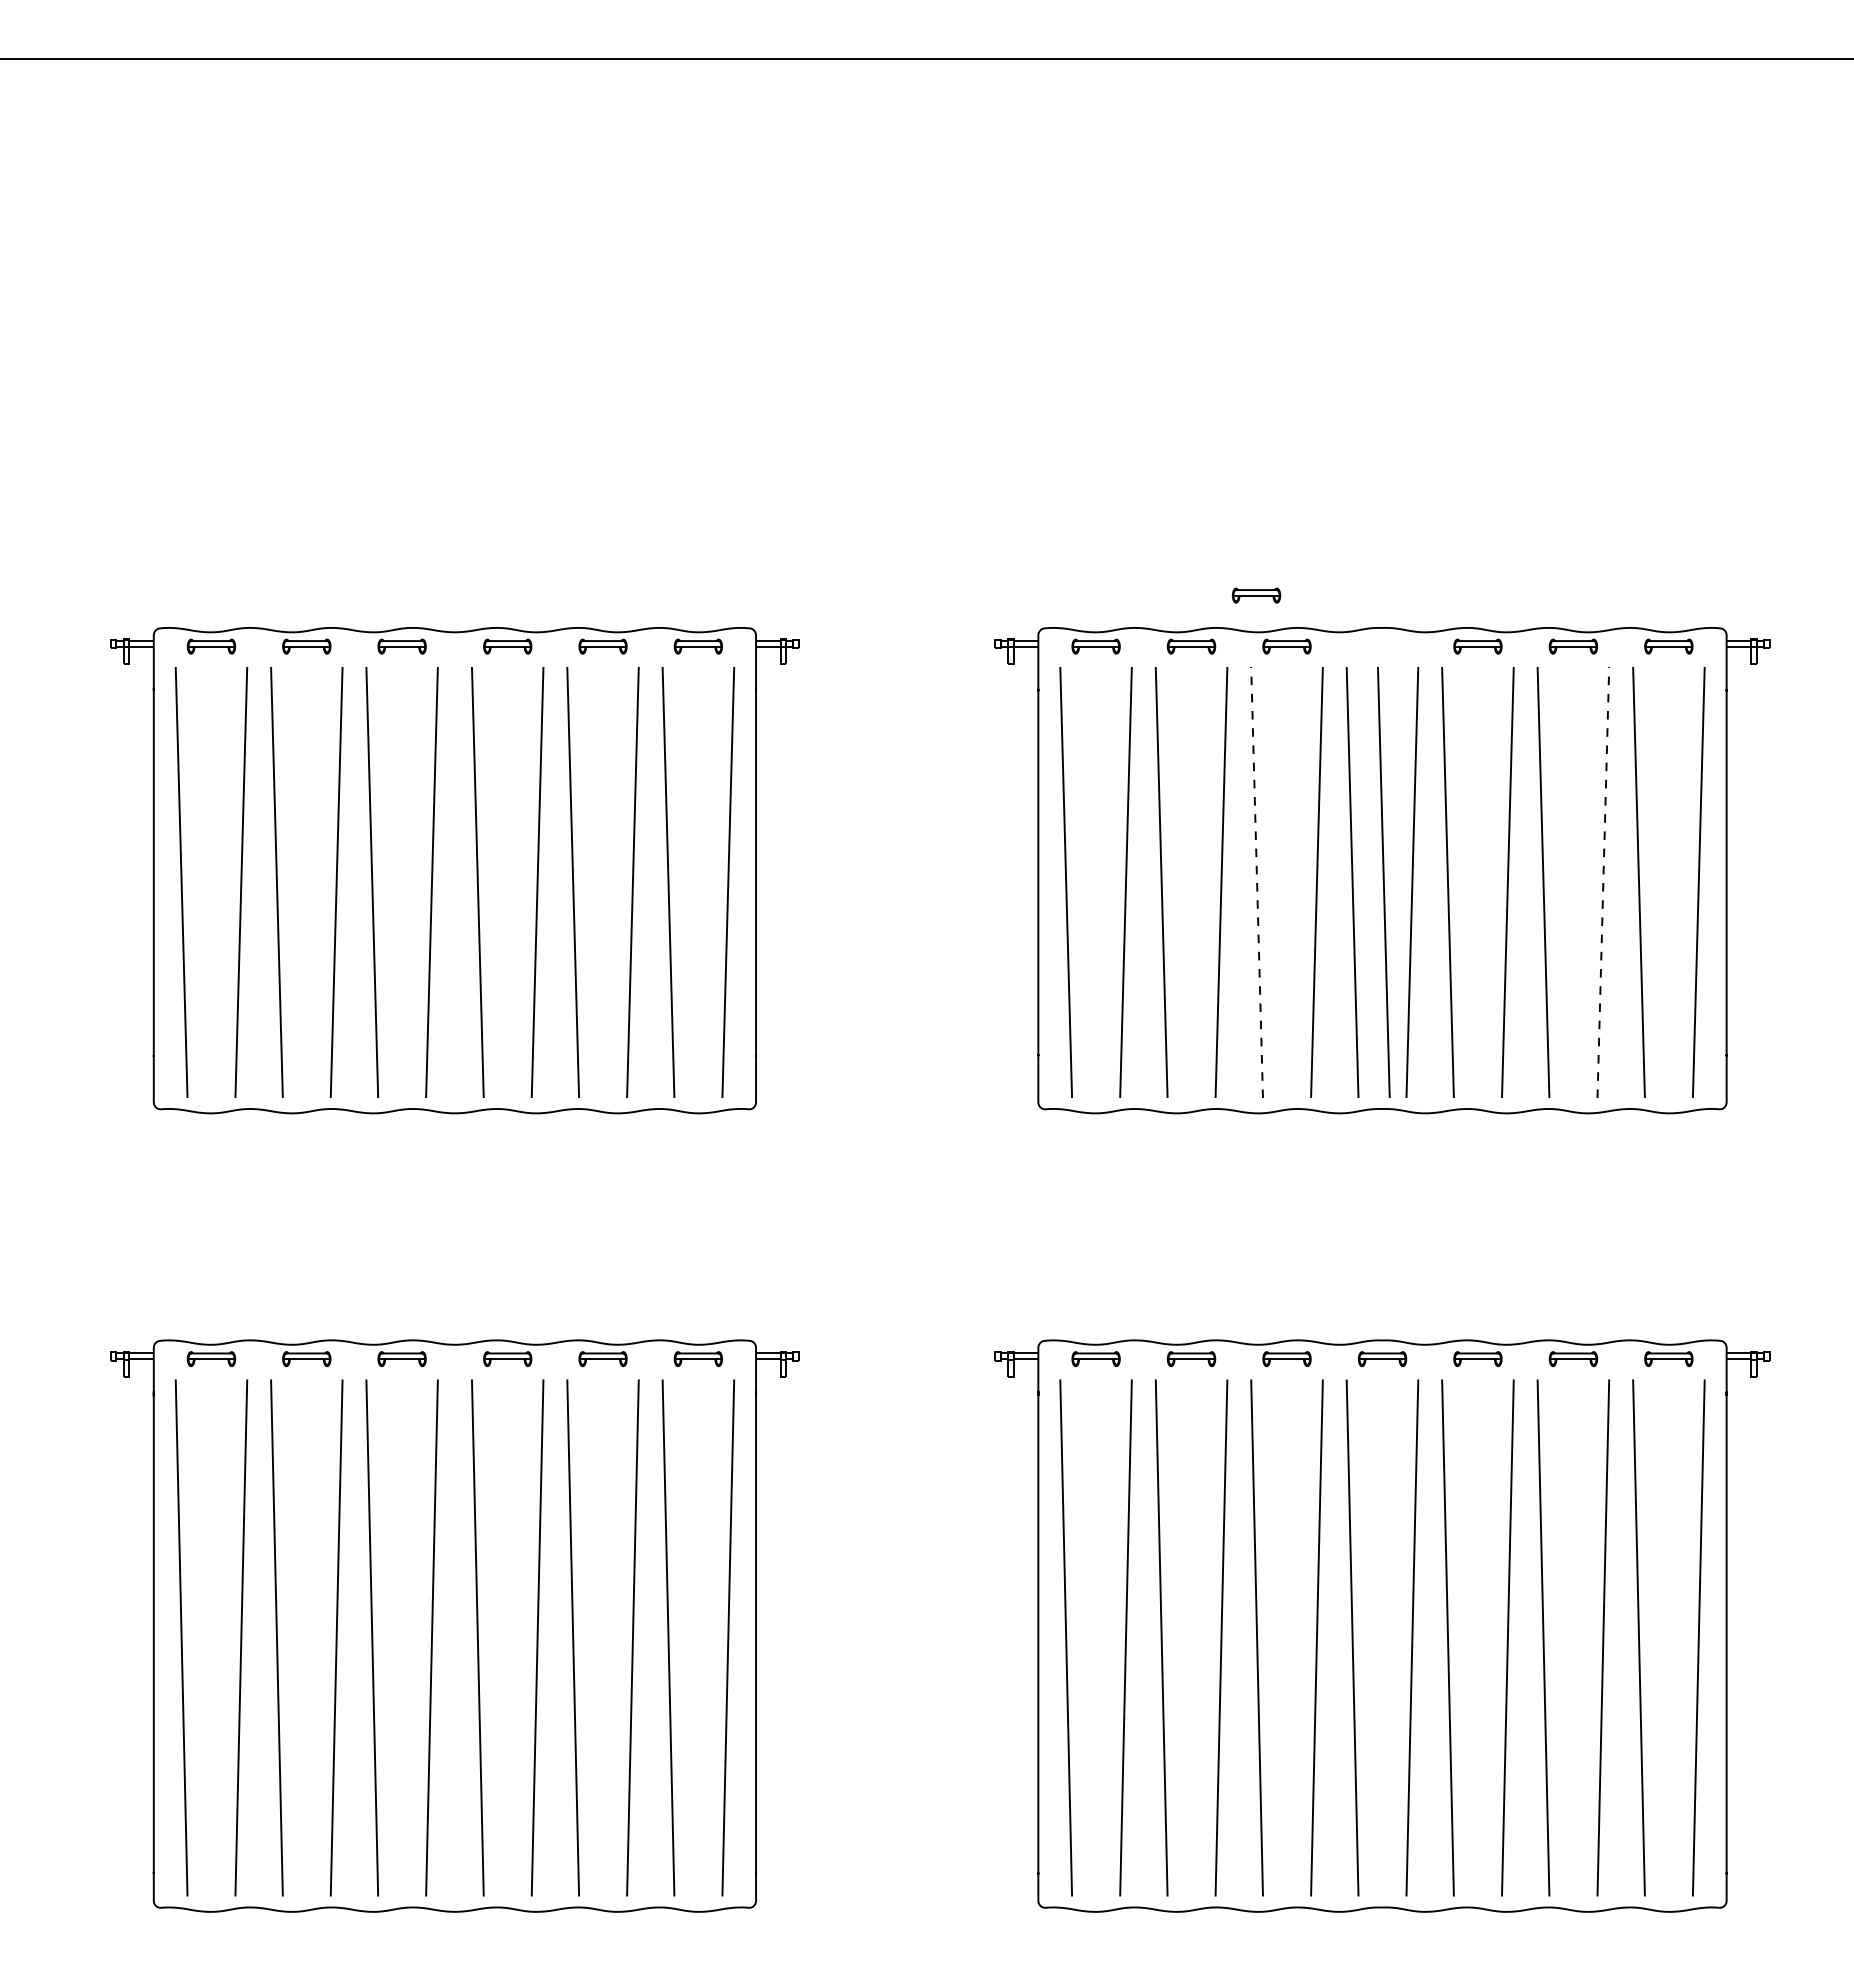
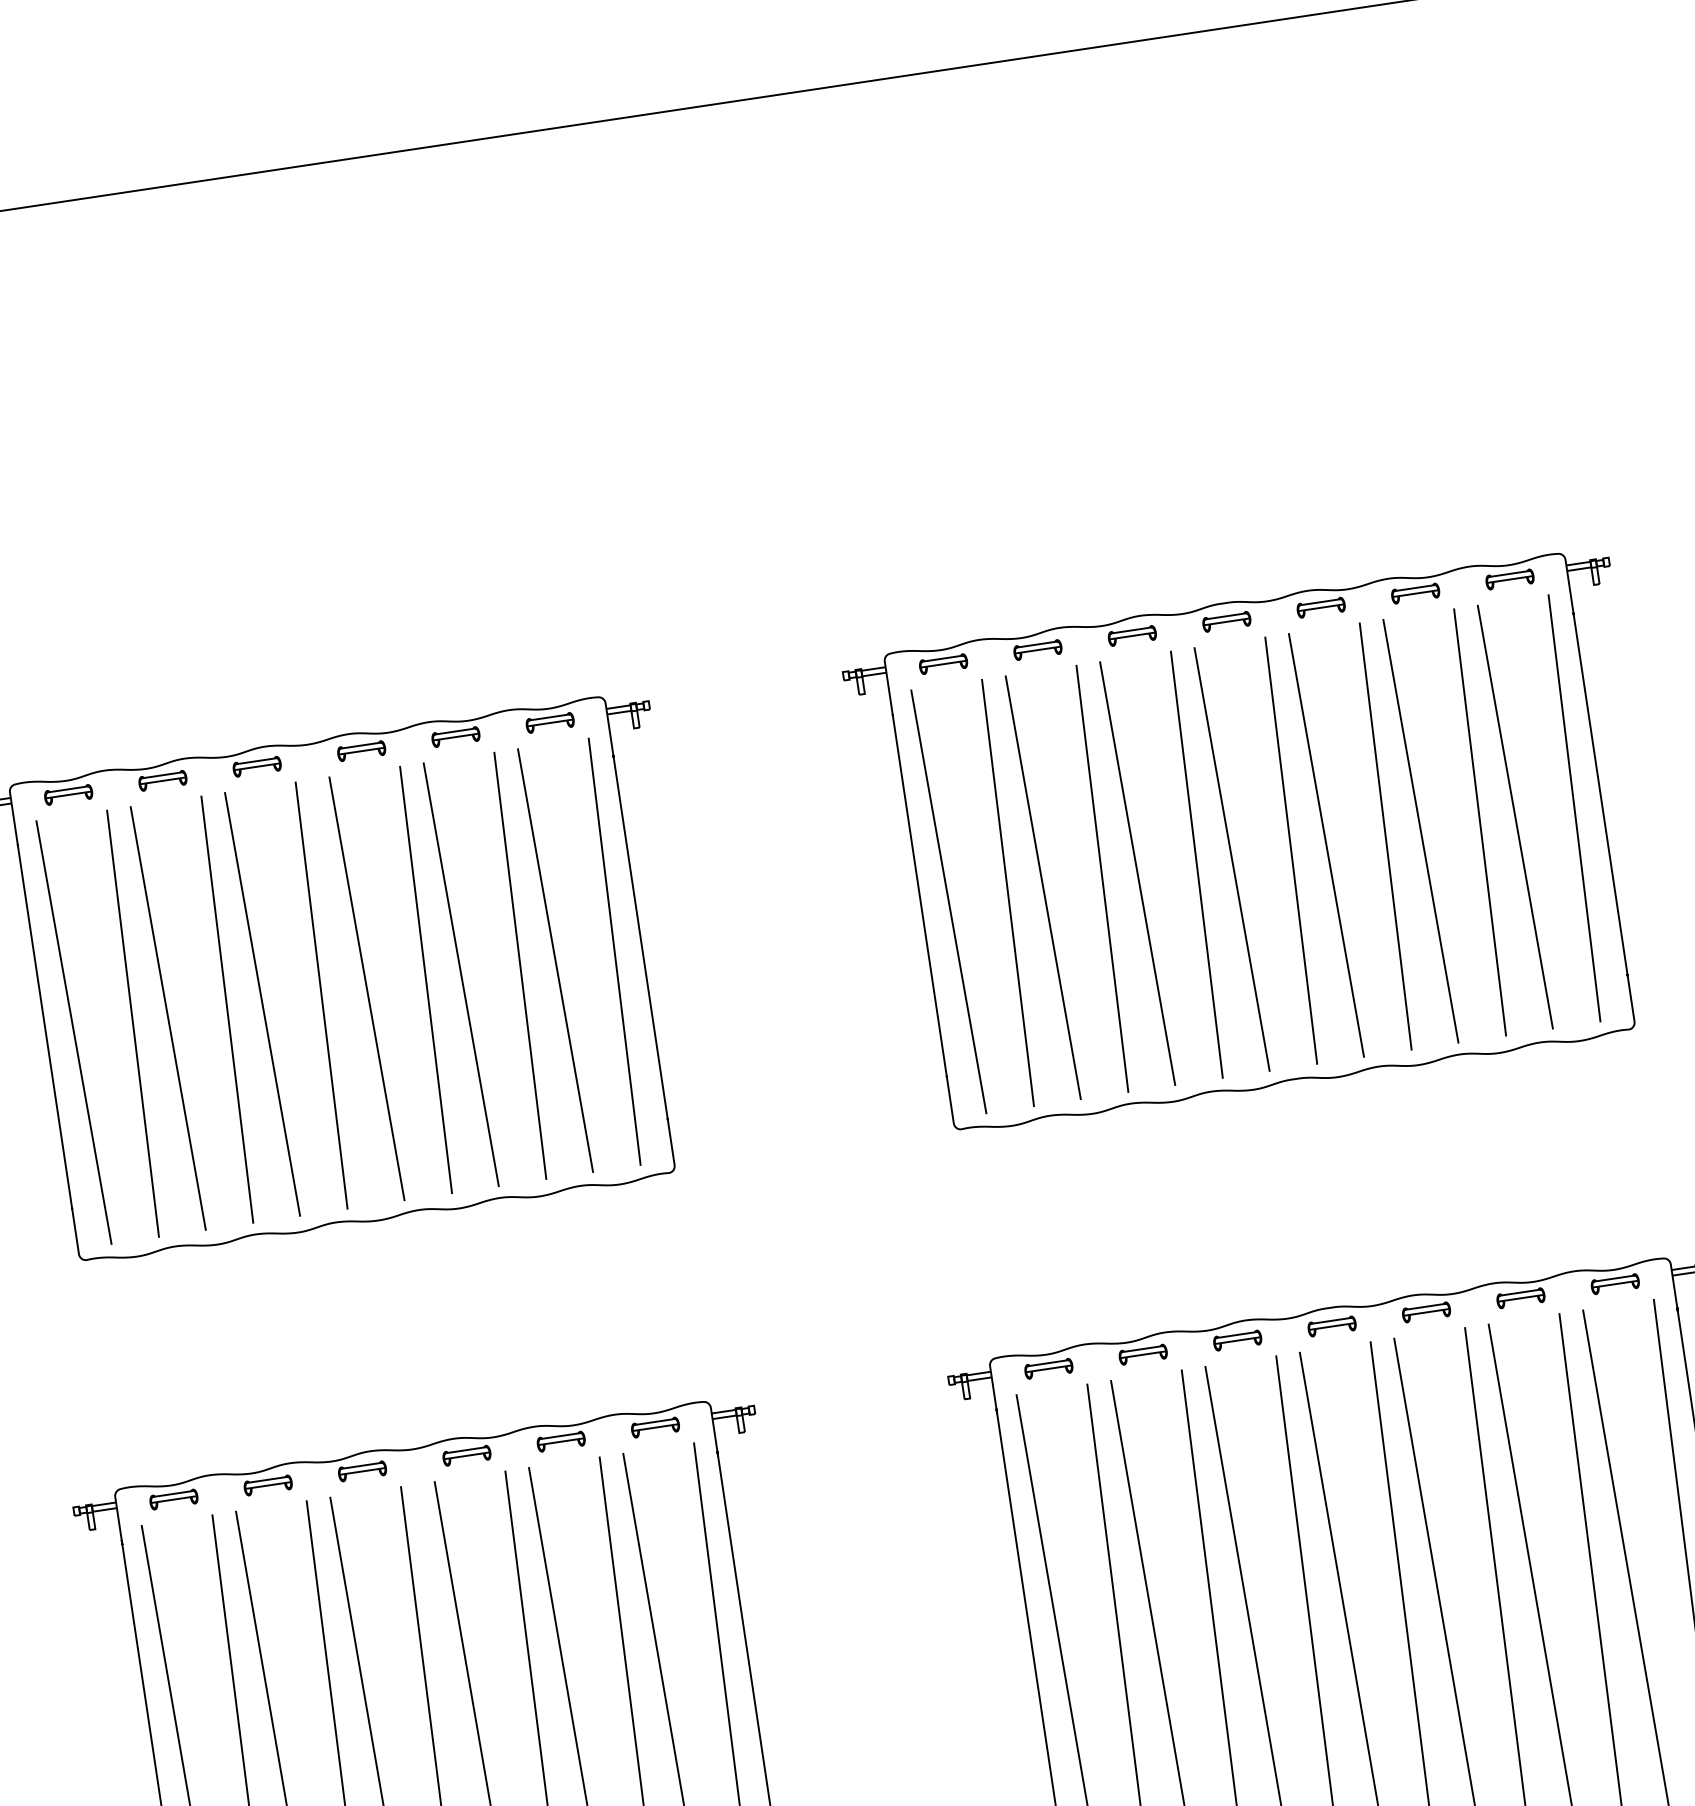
part: (1256, 595) -> (1226, 621), moved
line: (1257, 882) -> (1138, 873), dashed -> solid
line: (1383, 882) -> (1262, 854), removed
line: (1603, 882) -> (1480, 822), dashed -> solid

